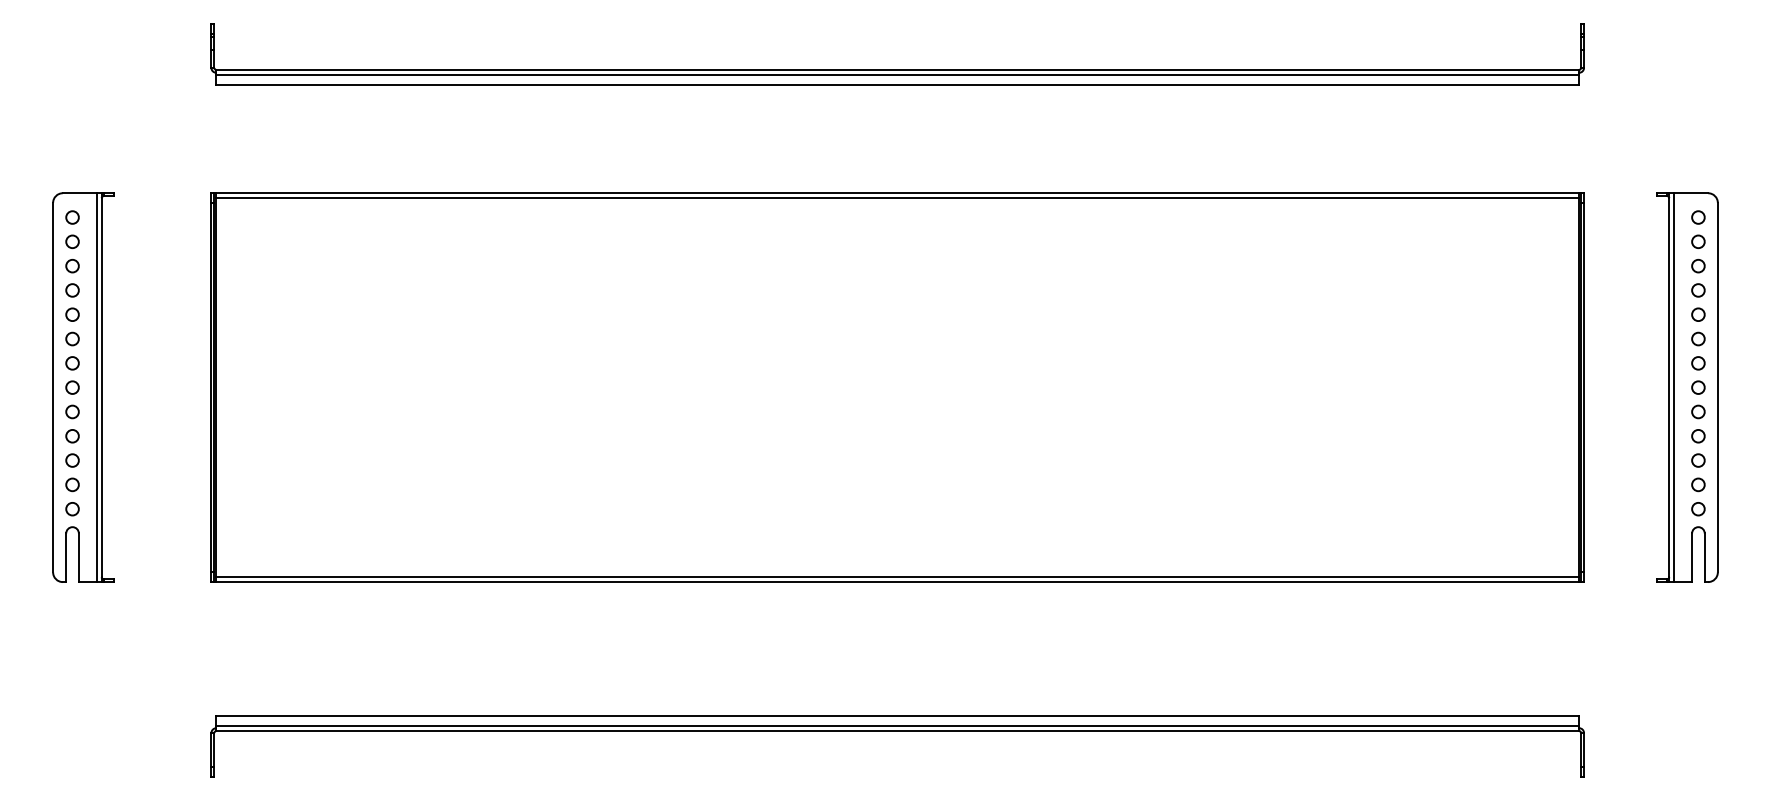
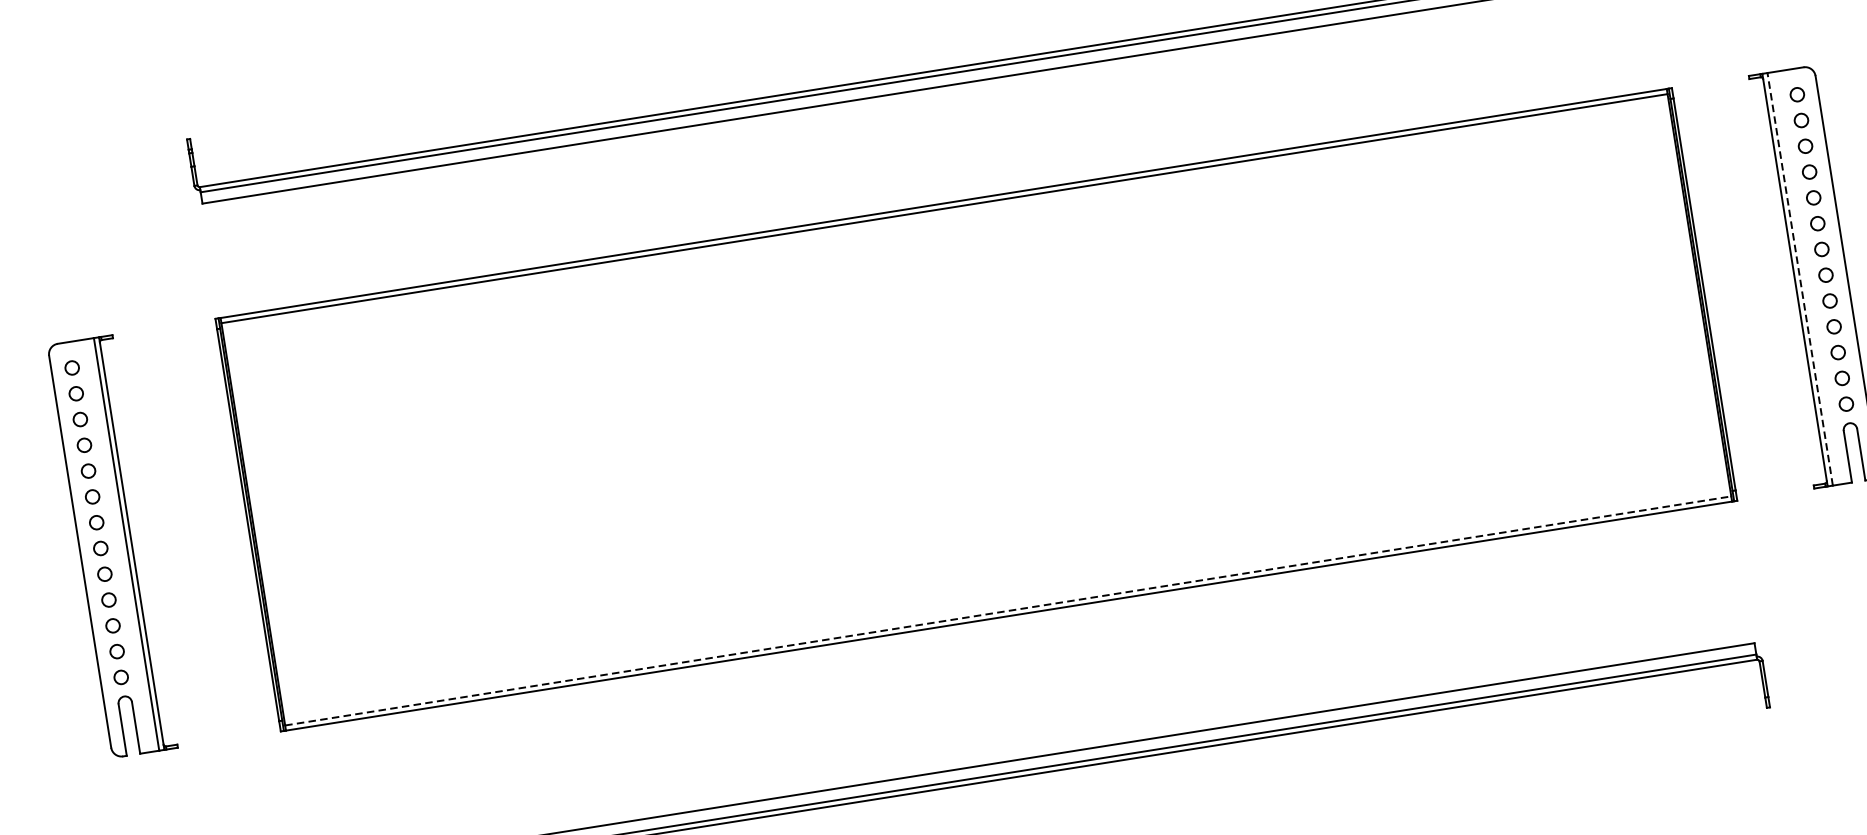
line: (1674, 387) -> (1800, 279), solid -> dashed
line: (898, 577) -> (1009, 611), solid -> dashed

